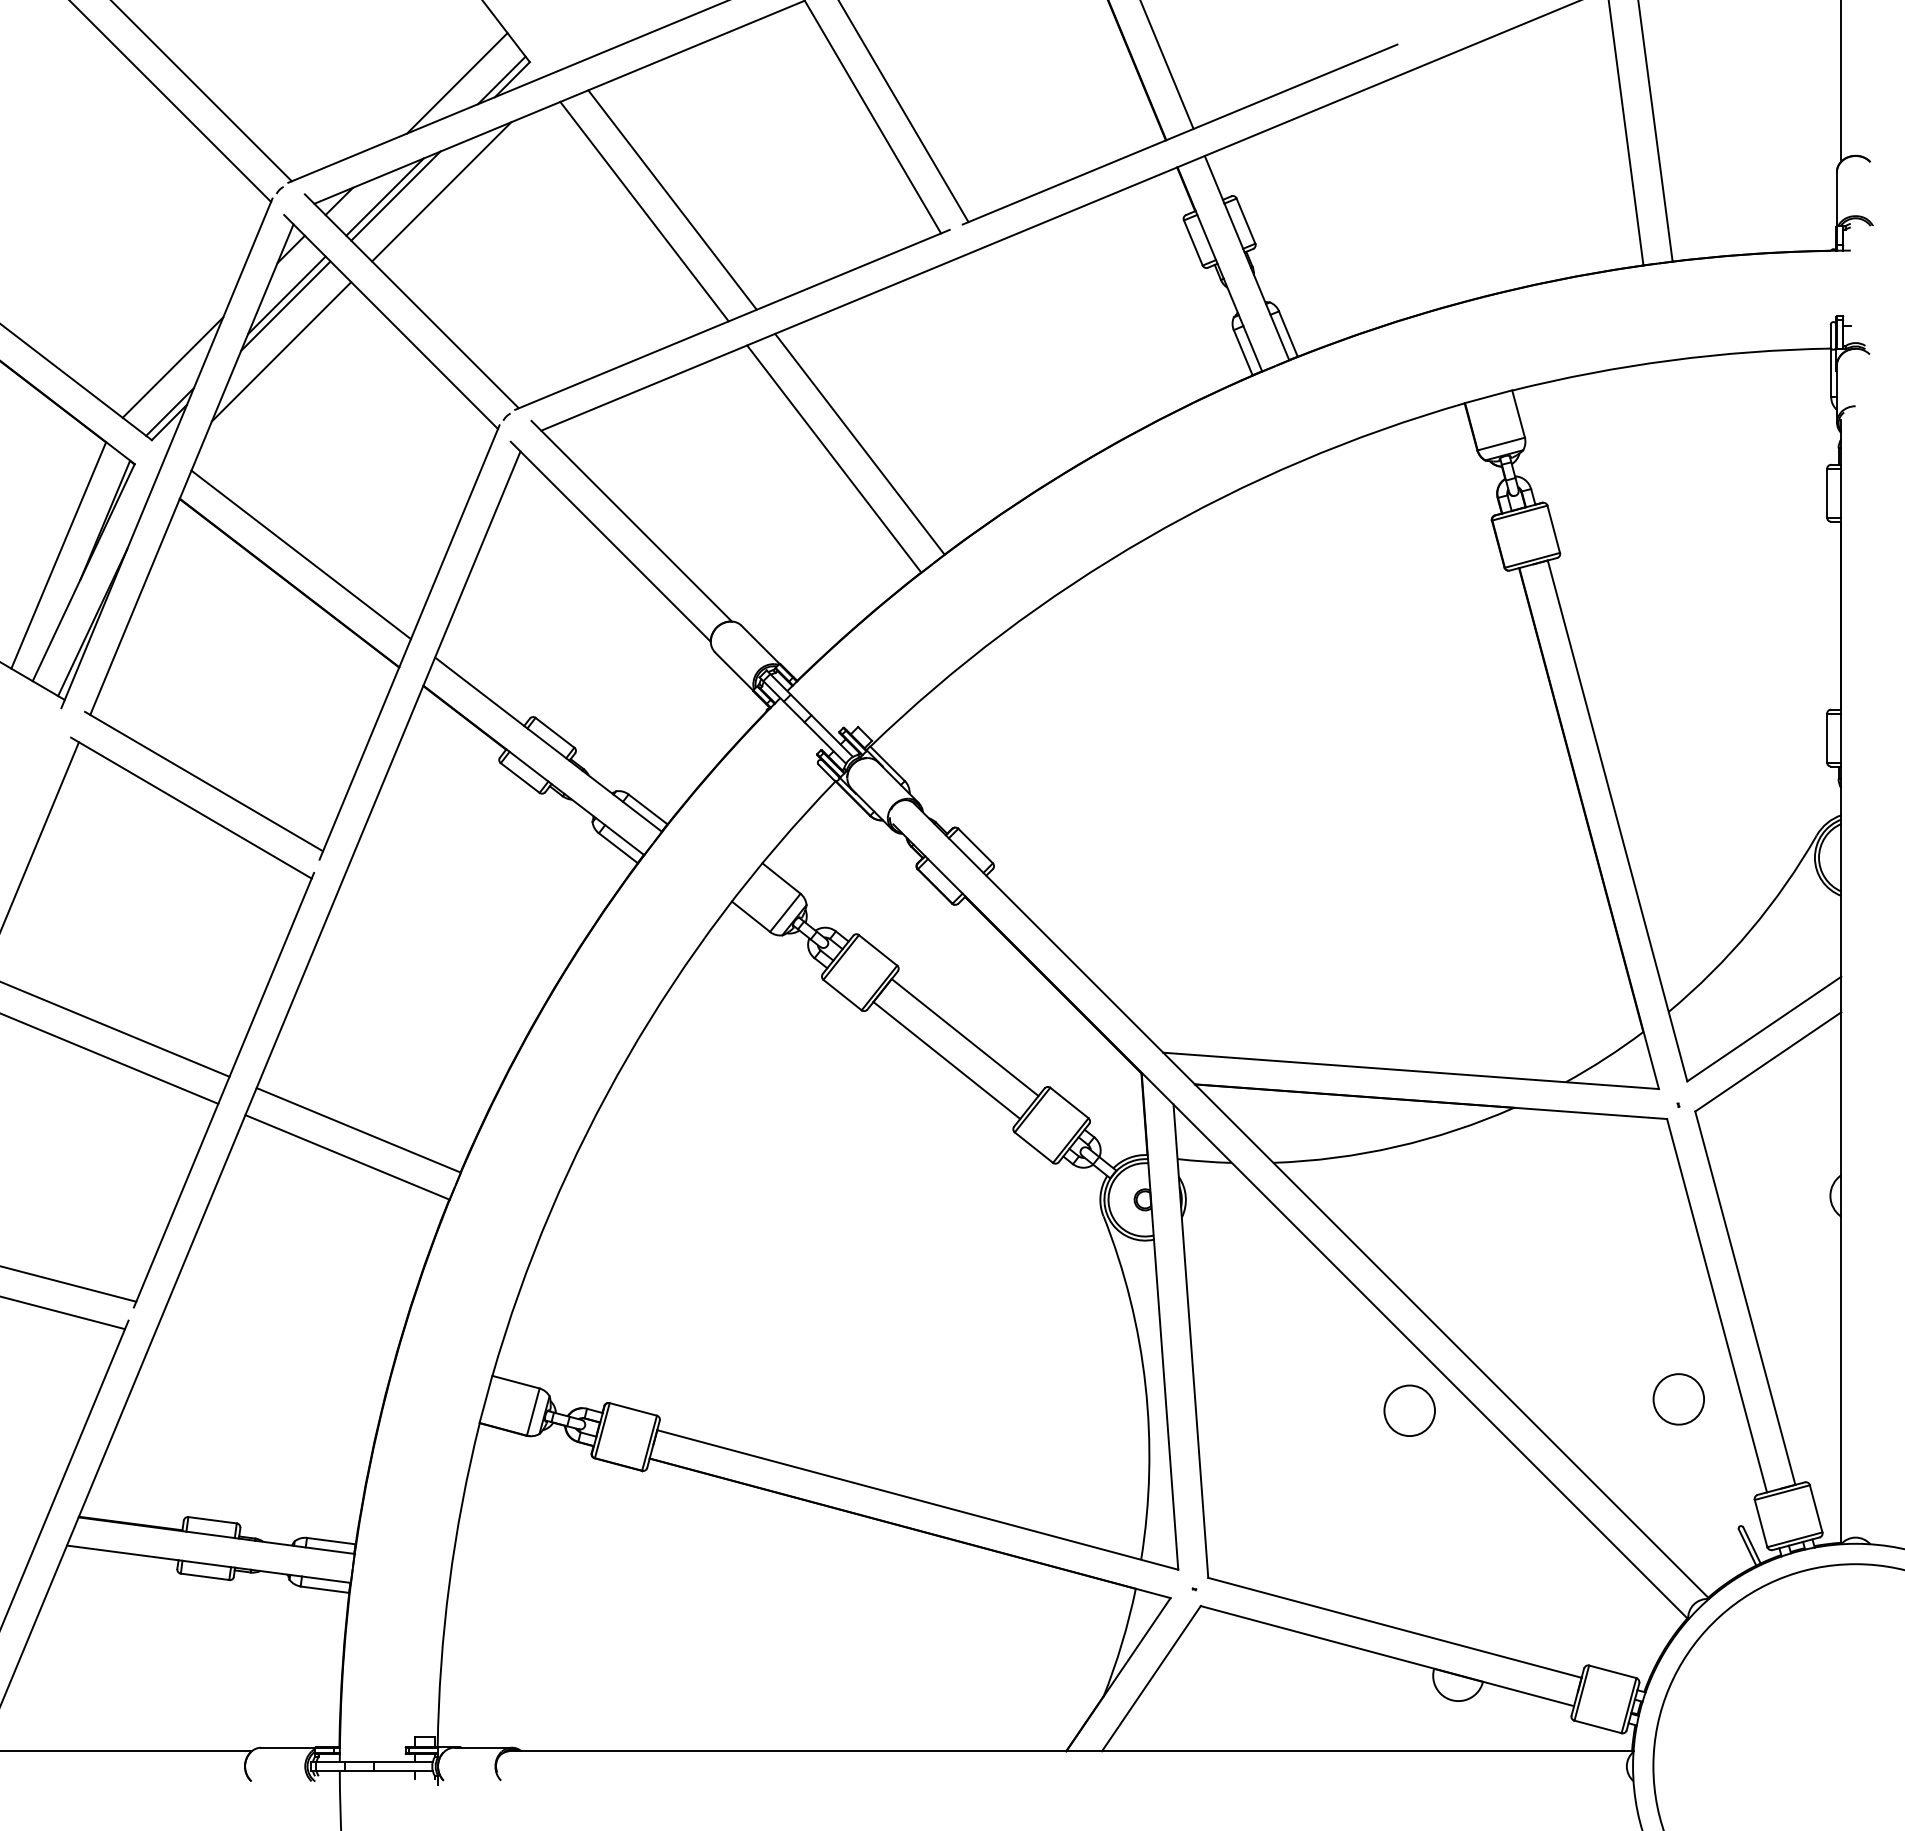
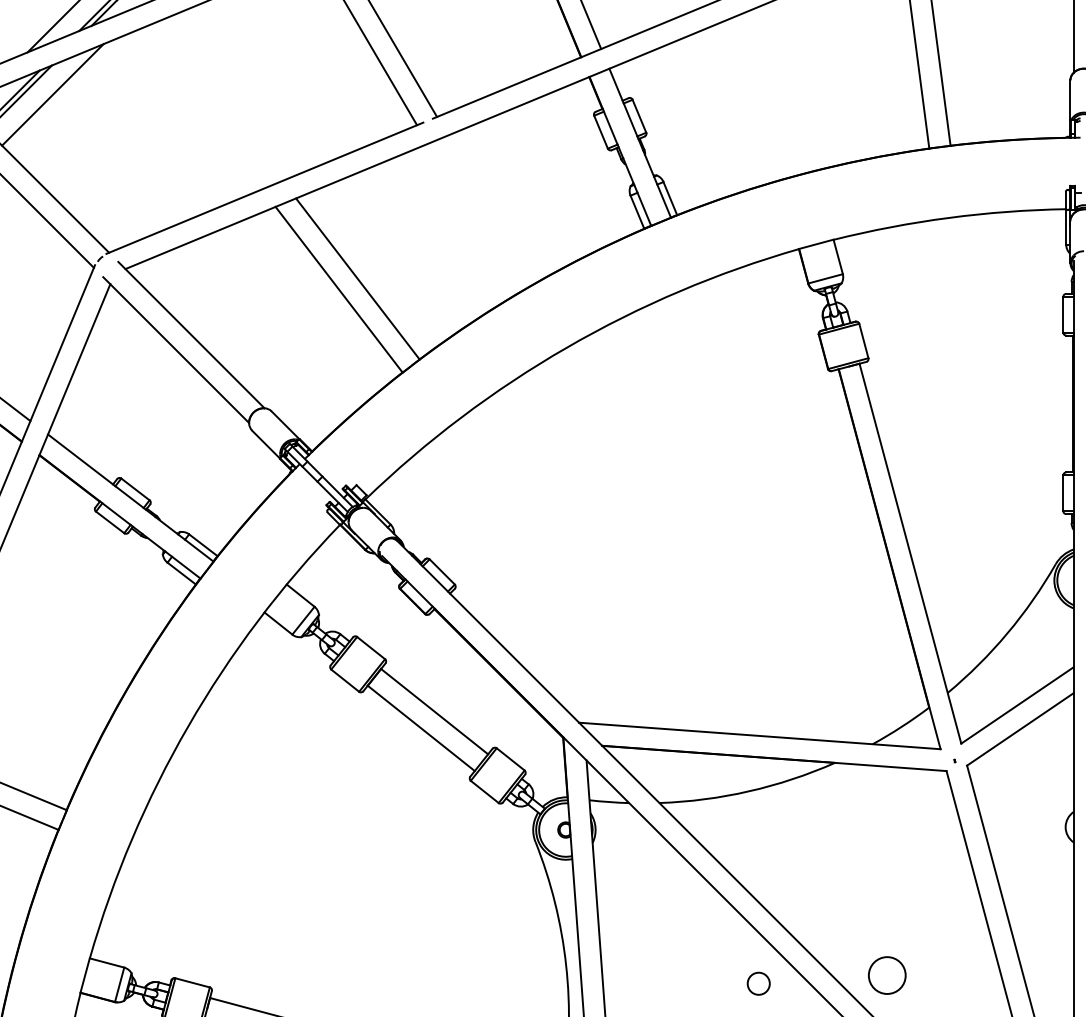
line: (672, 199) -> (221, 100), removed
line: (644, 211) -> (200, 109), removed
circle: (1678, 1399) -> (887, 975), moved
circle: (1409, 1410) -> (758, 983), size x0.6

